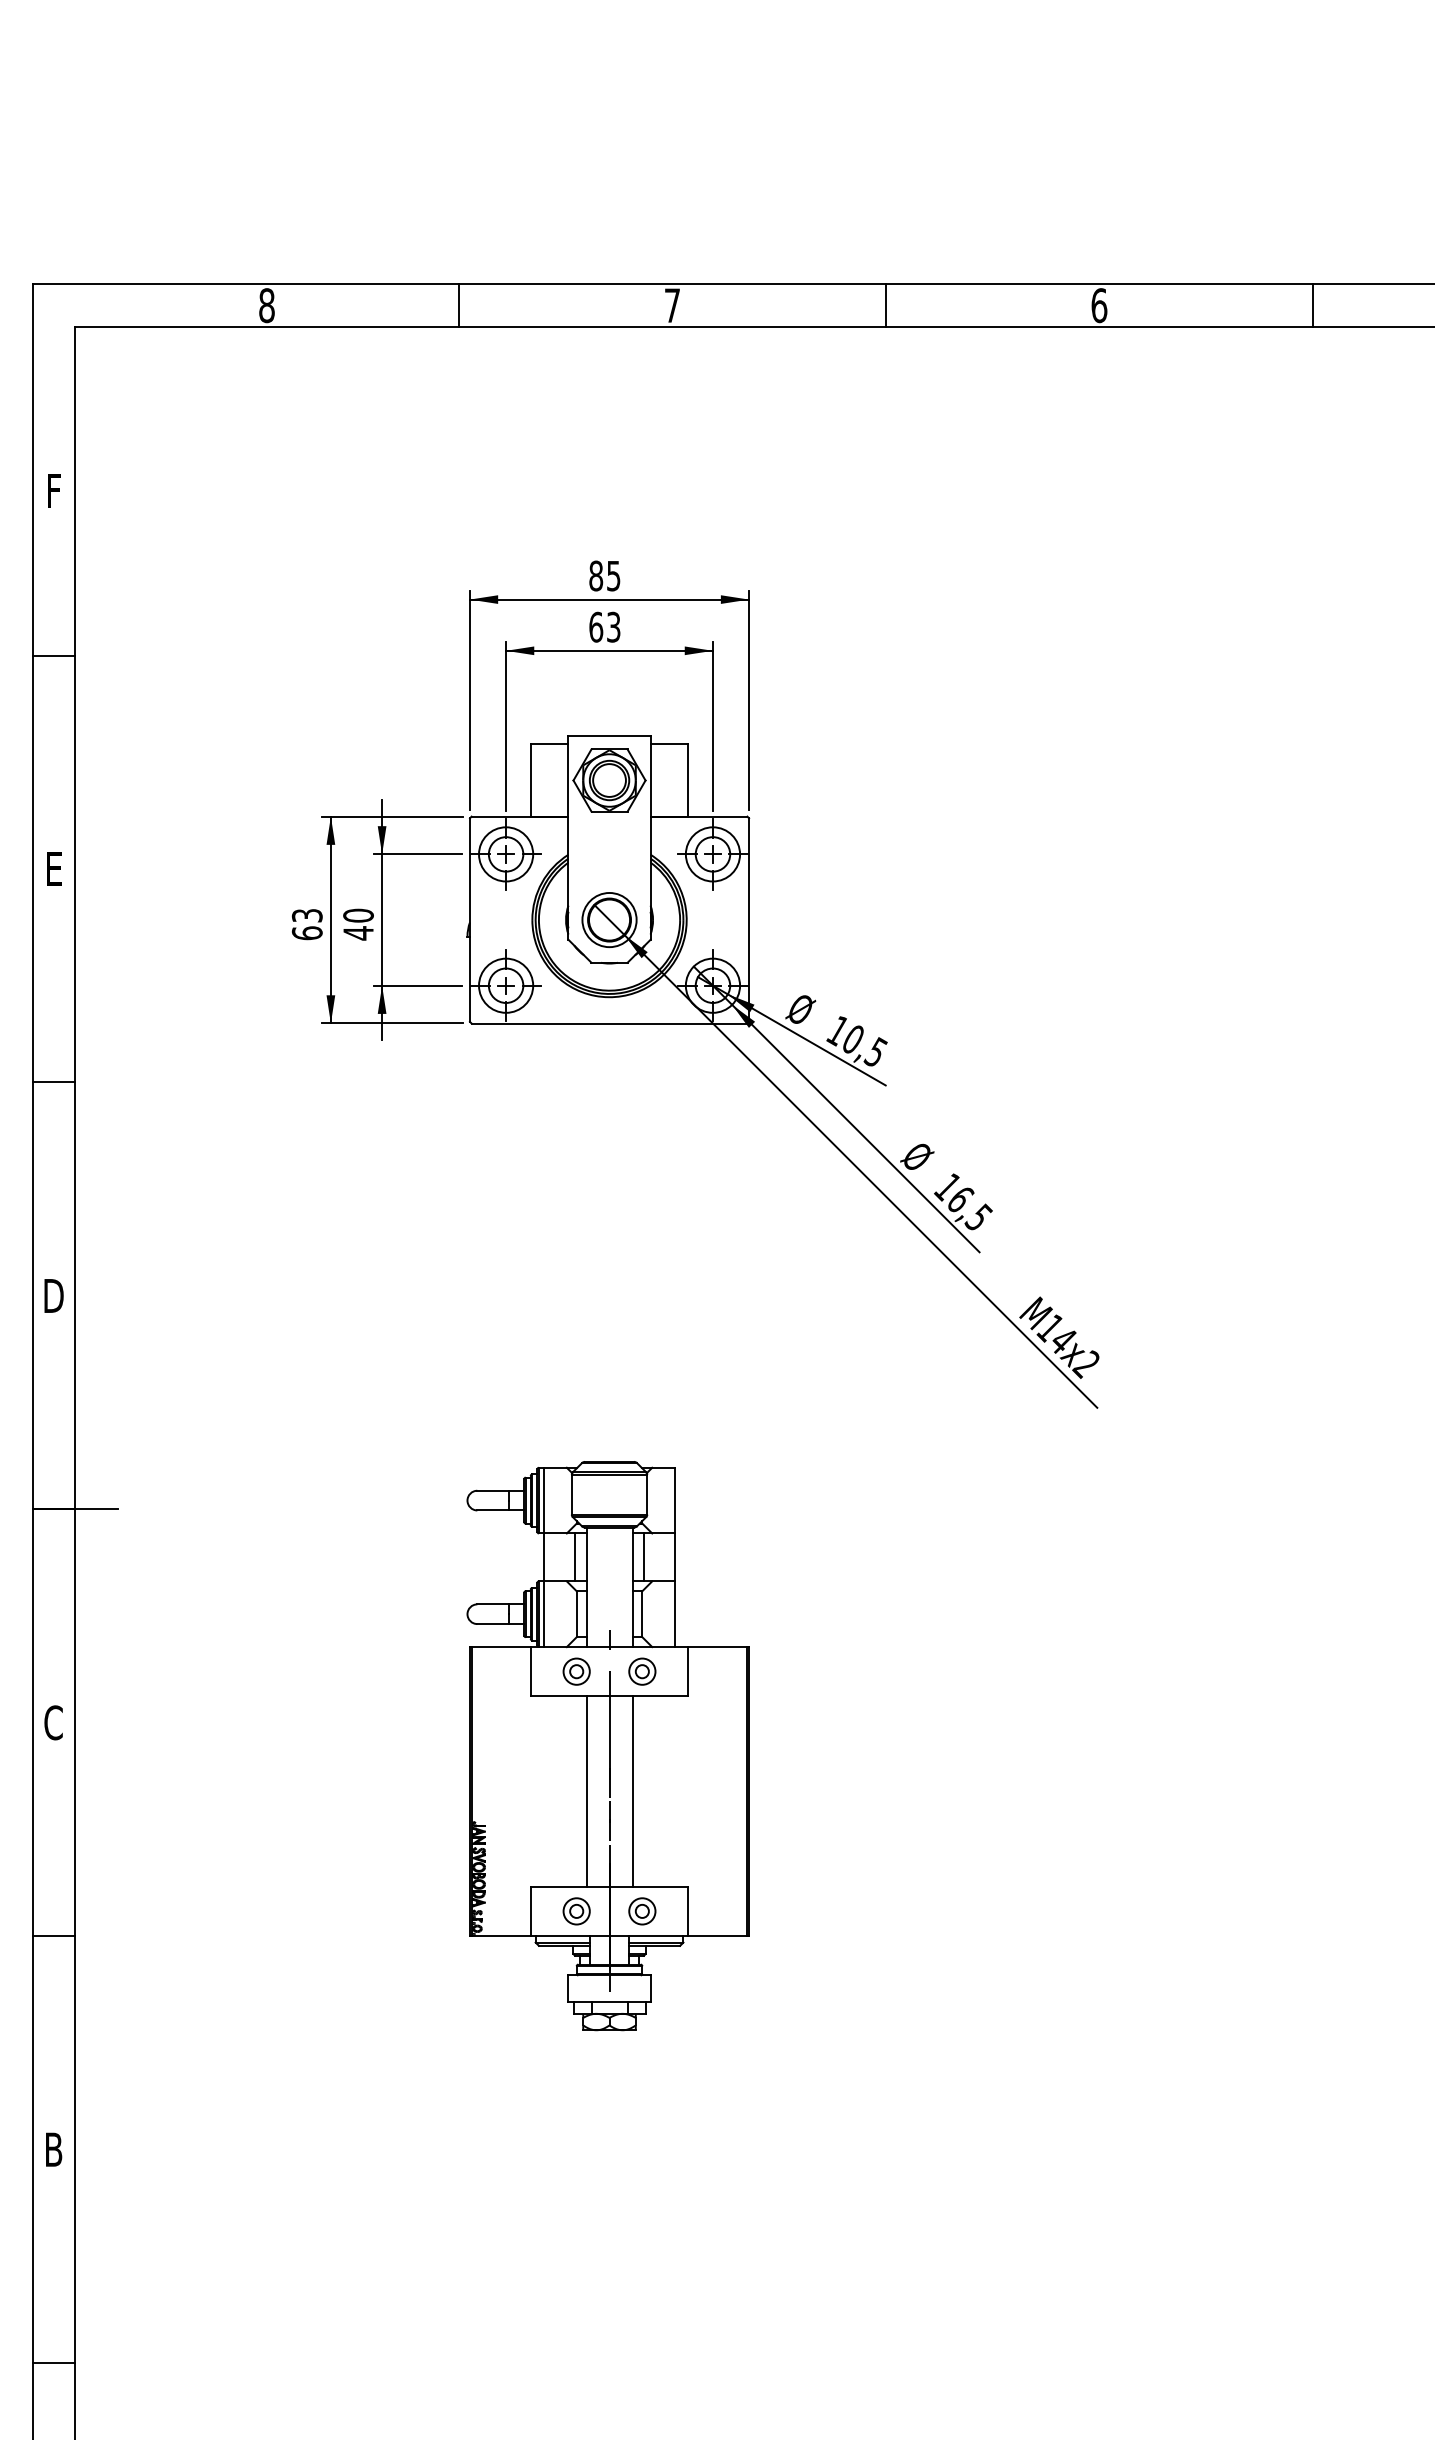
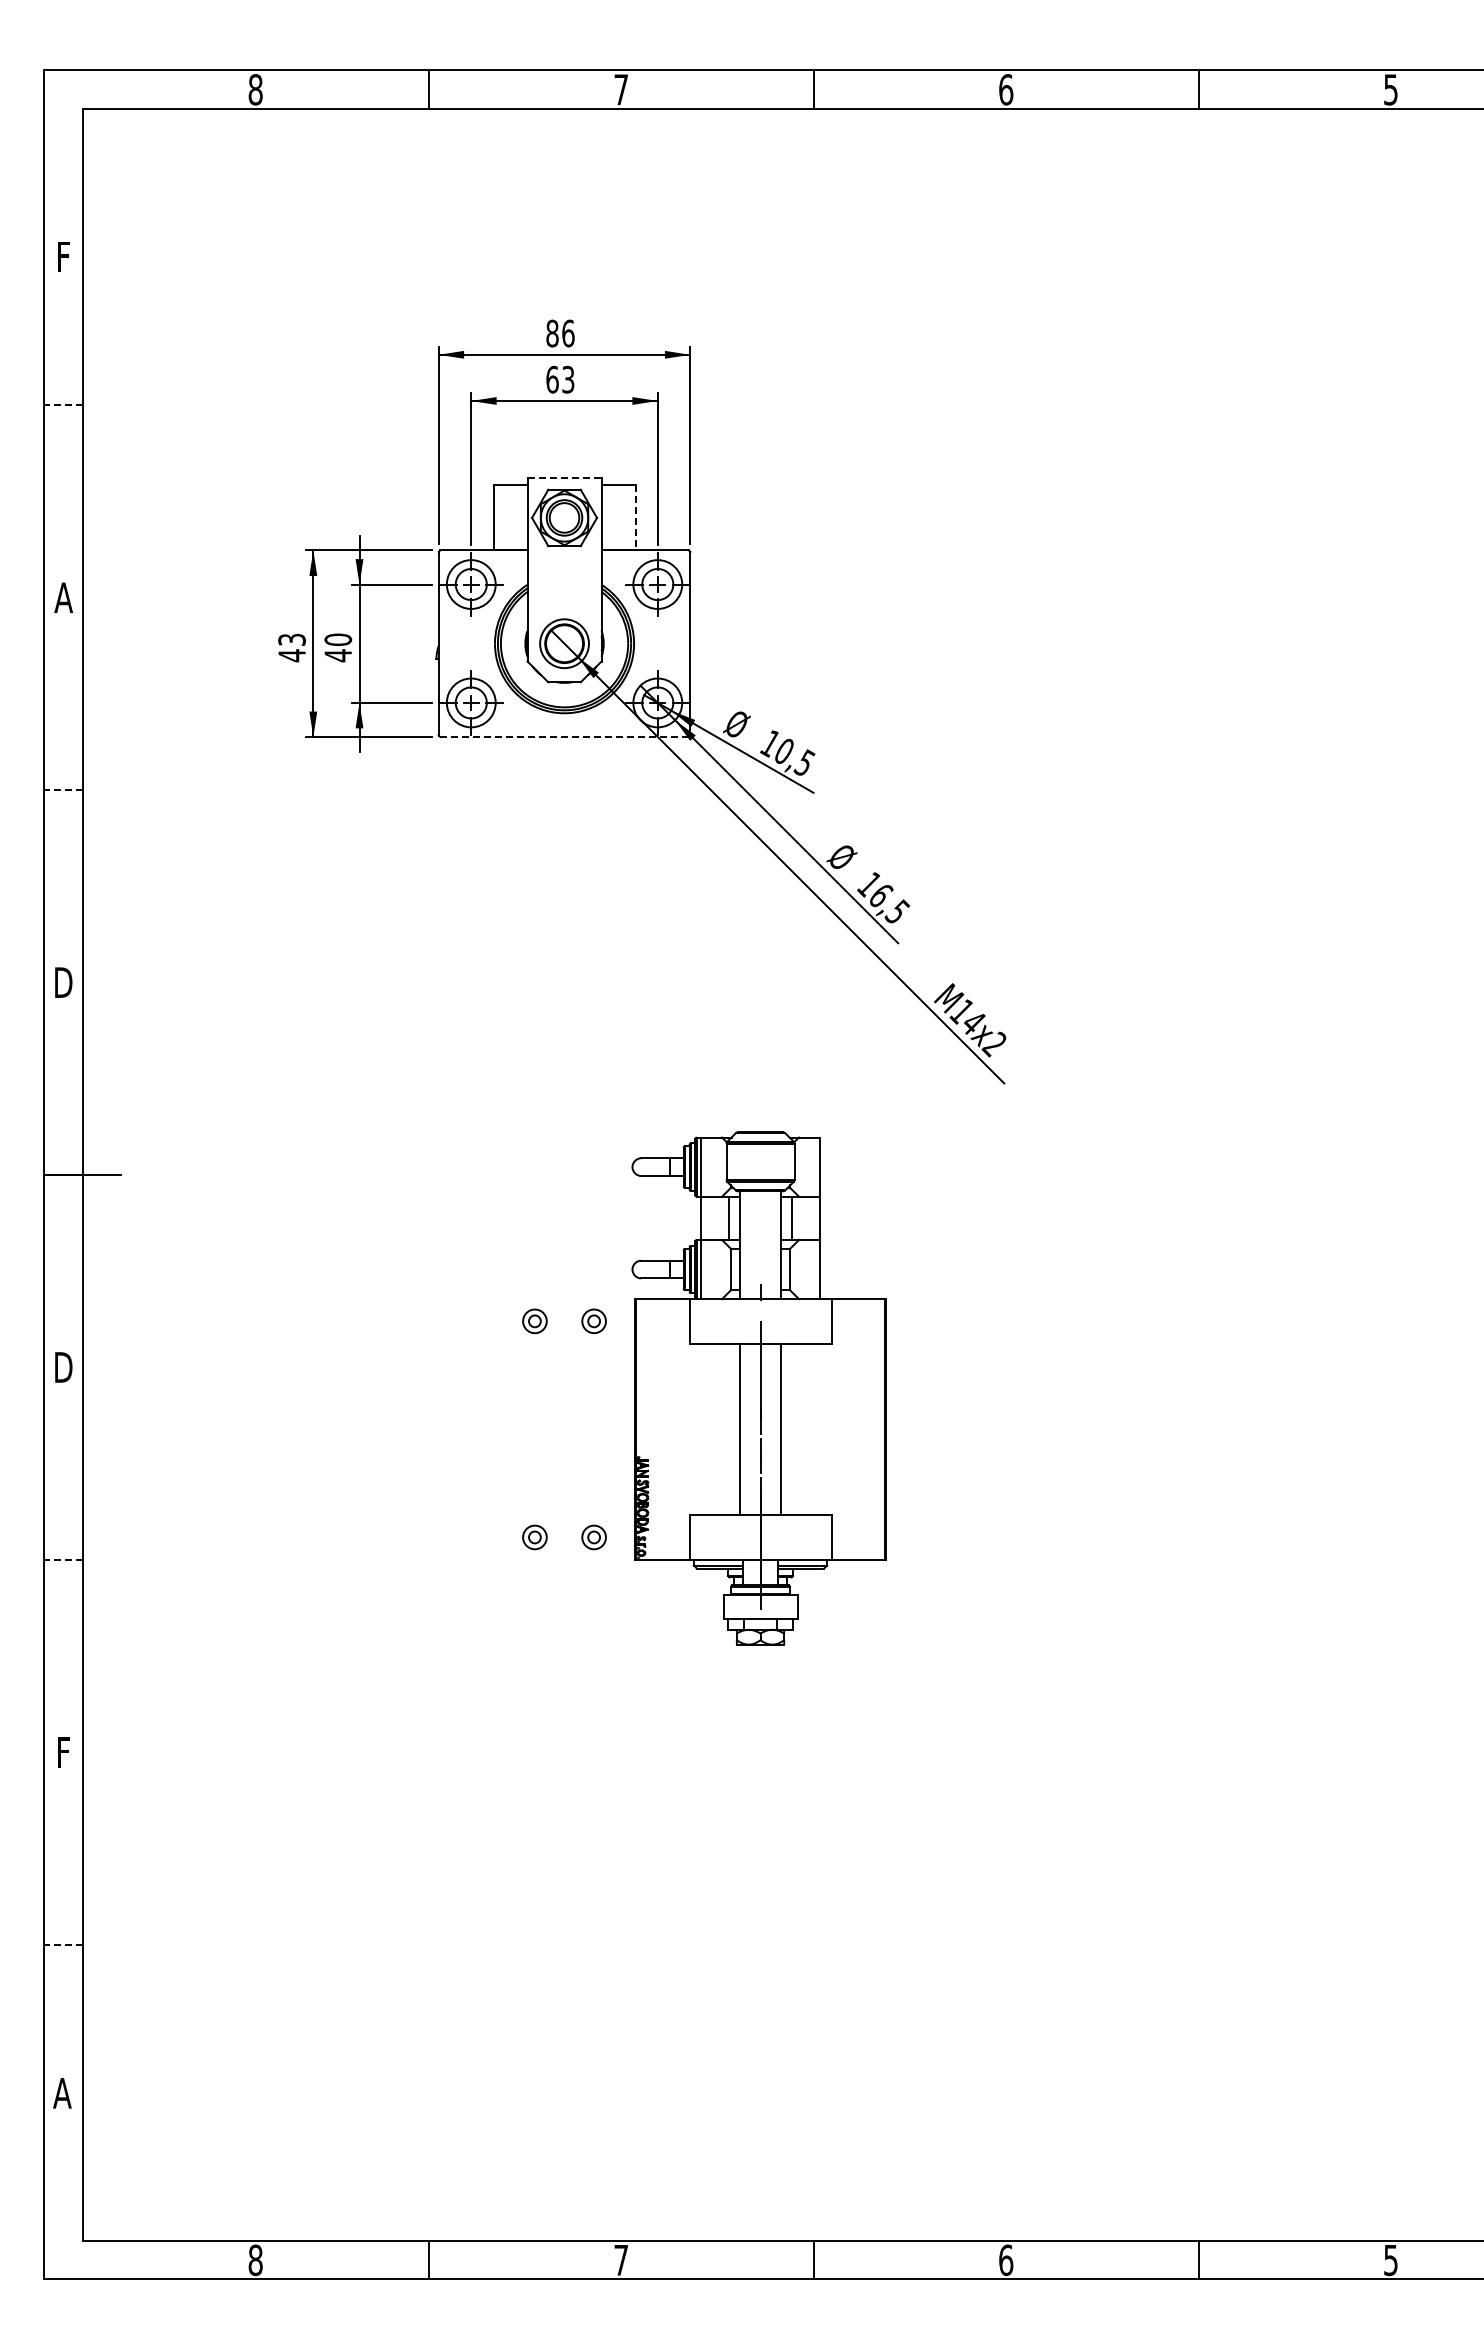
text: (613, 575) -> (568, 333), 85 -> 86
line: (53, 655) -> (63, 405), solid -> dashed
line: (610, 735) -> (565, 477), solid -> dashed
line: (688, 780) -> (635, 517), solid -> dashed
text: (53, 868) -> (63, 597), E -> A
text: (306, 933) -> (291, 655), 63 -> 43
line: (609, 1024) -> (564, 737), solid -> dashed
line: (53, 1082) -> (63, 790), solid -> dashed
text: (53, 1722) -> (63, 1367), C -> D
part: (607, 1746) -> (758, 1388), moved
line: (53, 1935) -> (63, 1559), solid -> dashed
text: (53, 2149) -> (63, 1752), B -> F
line: (53, 2362) -> (63, 1944), solid -> dashed

